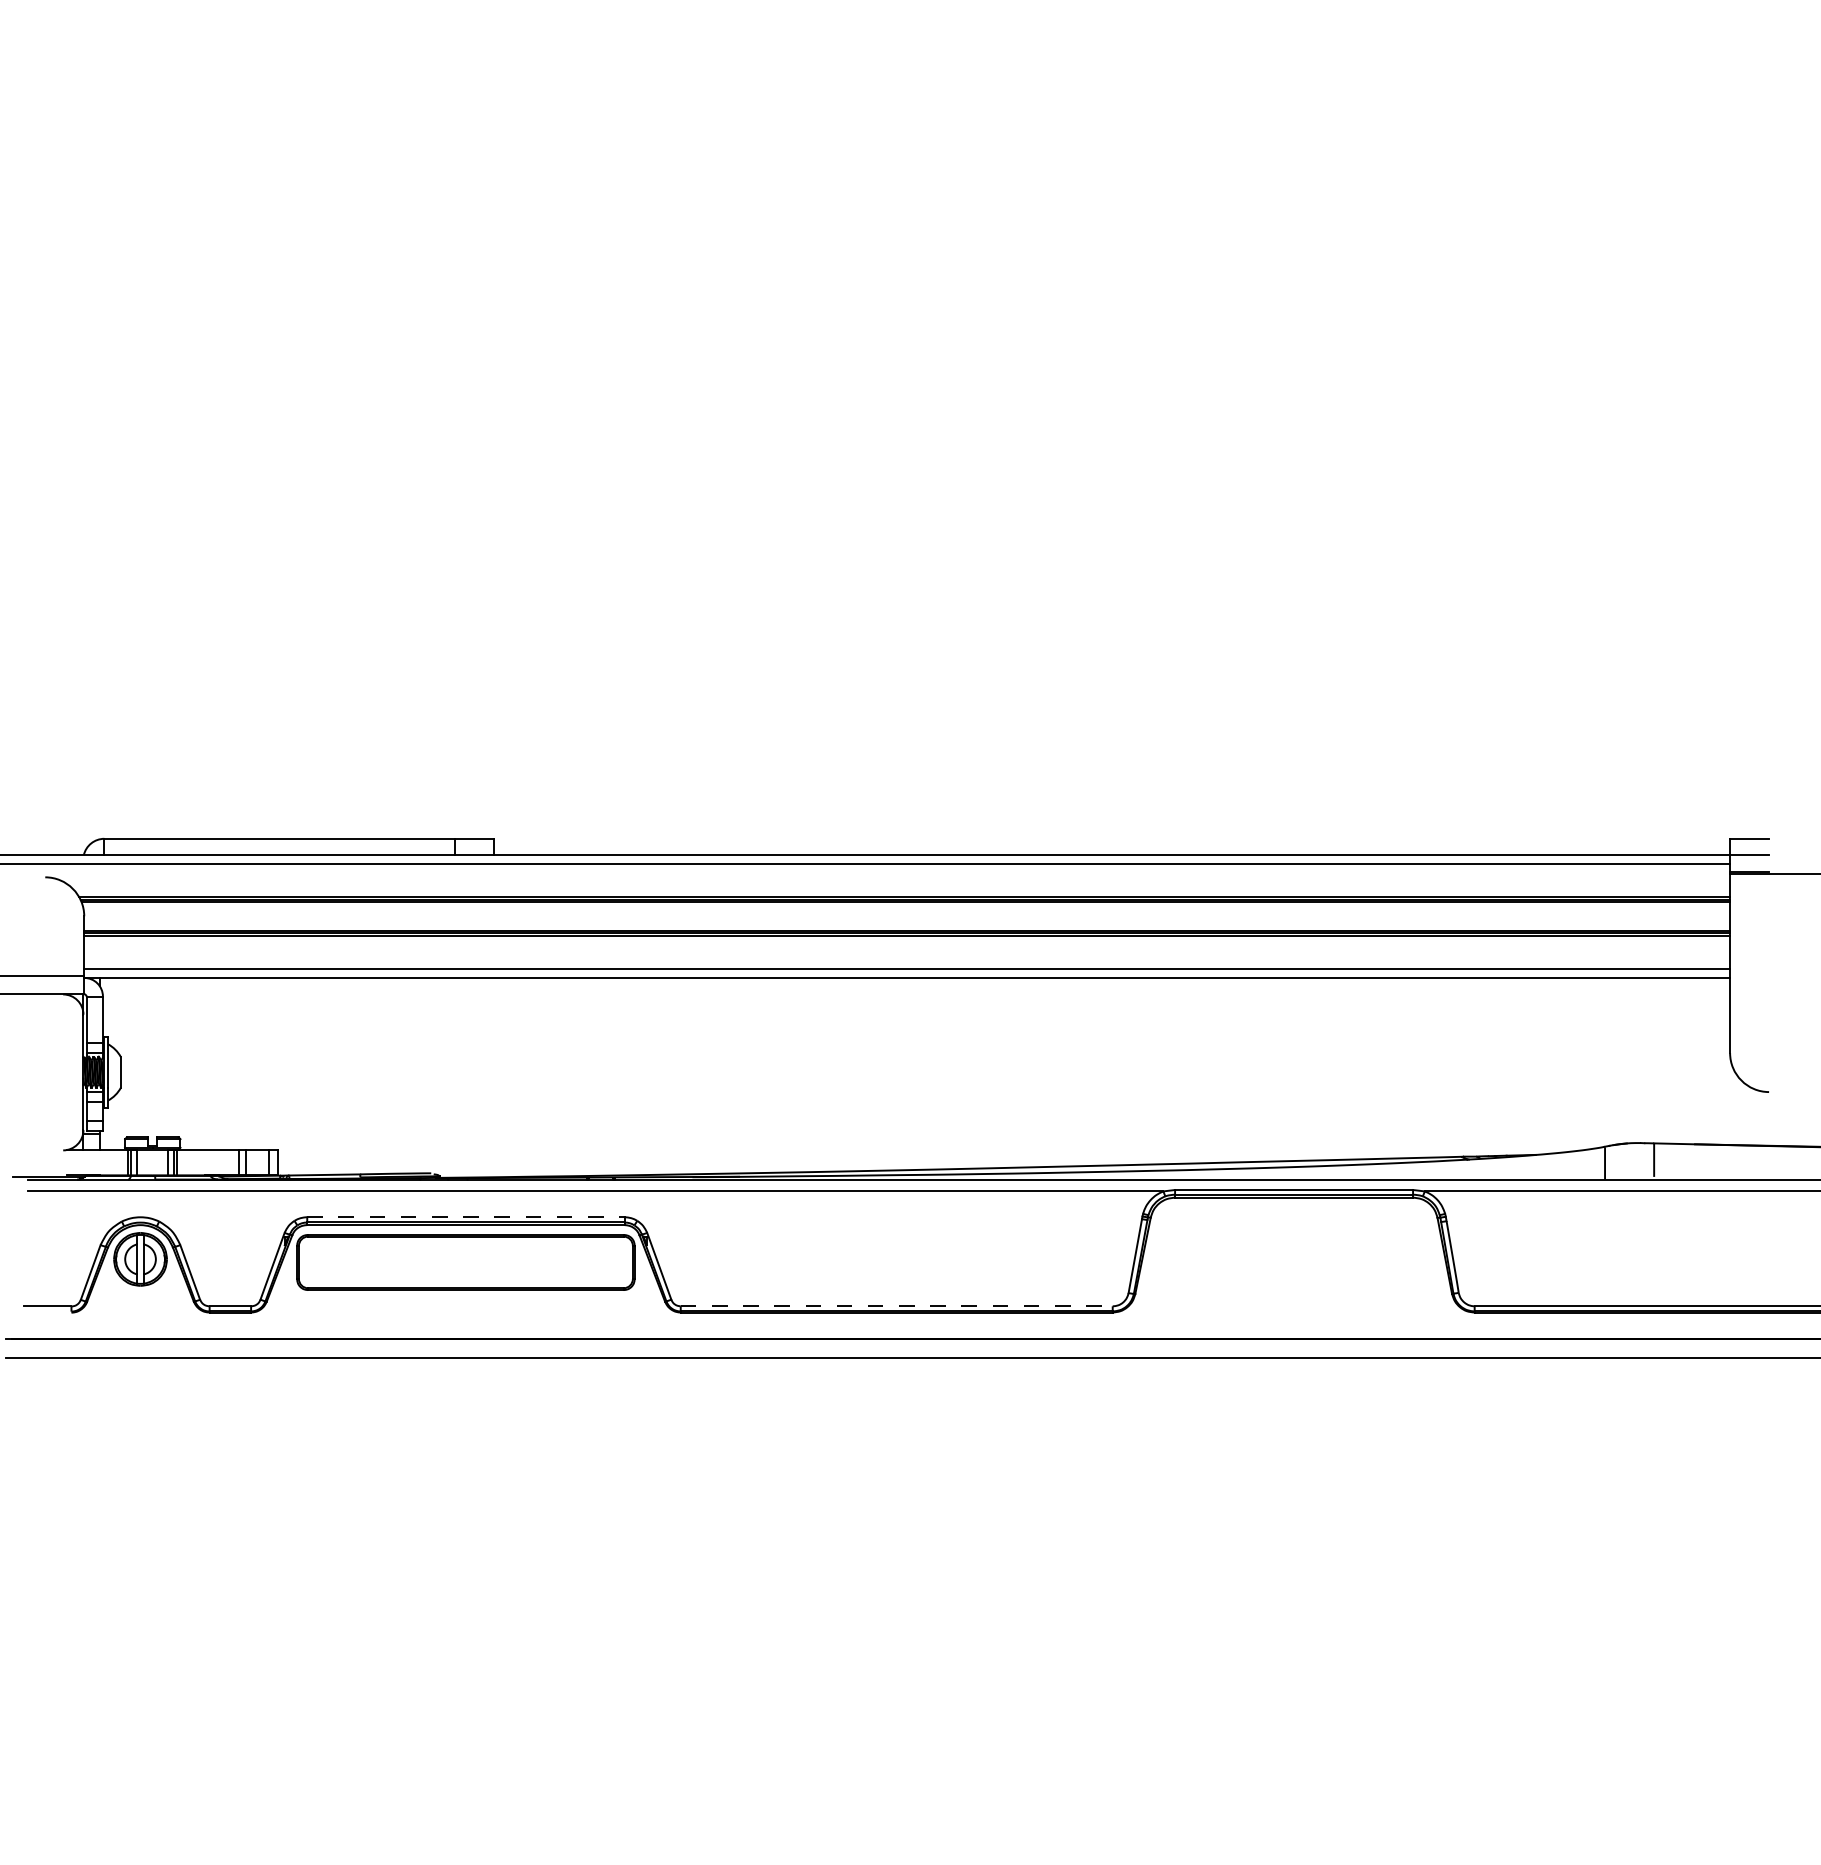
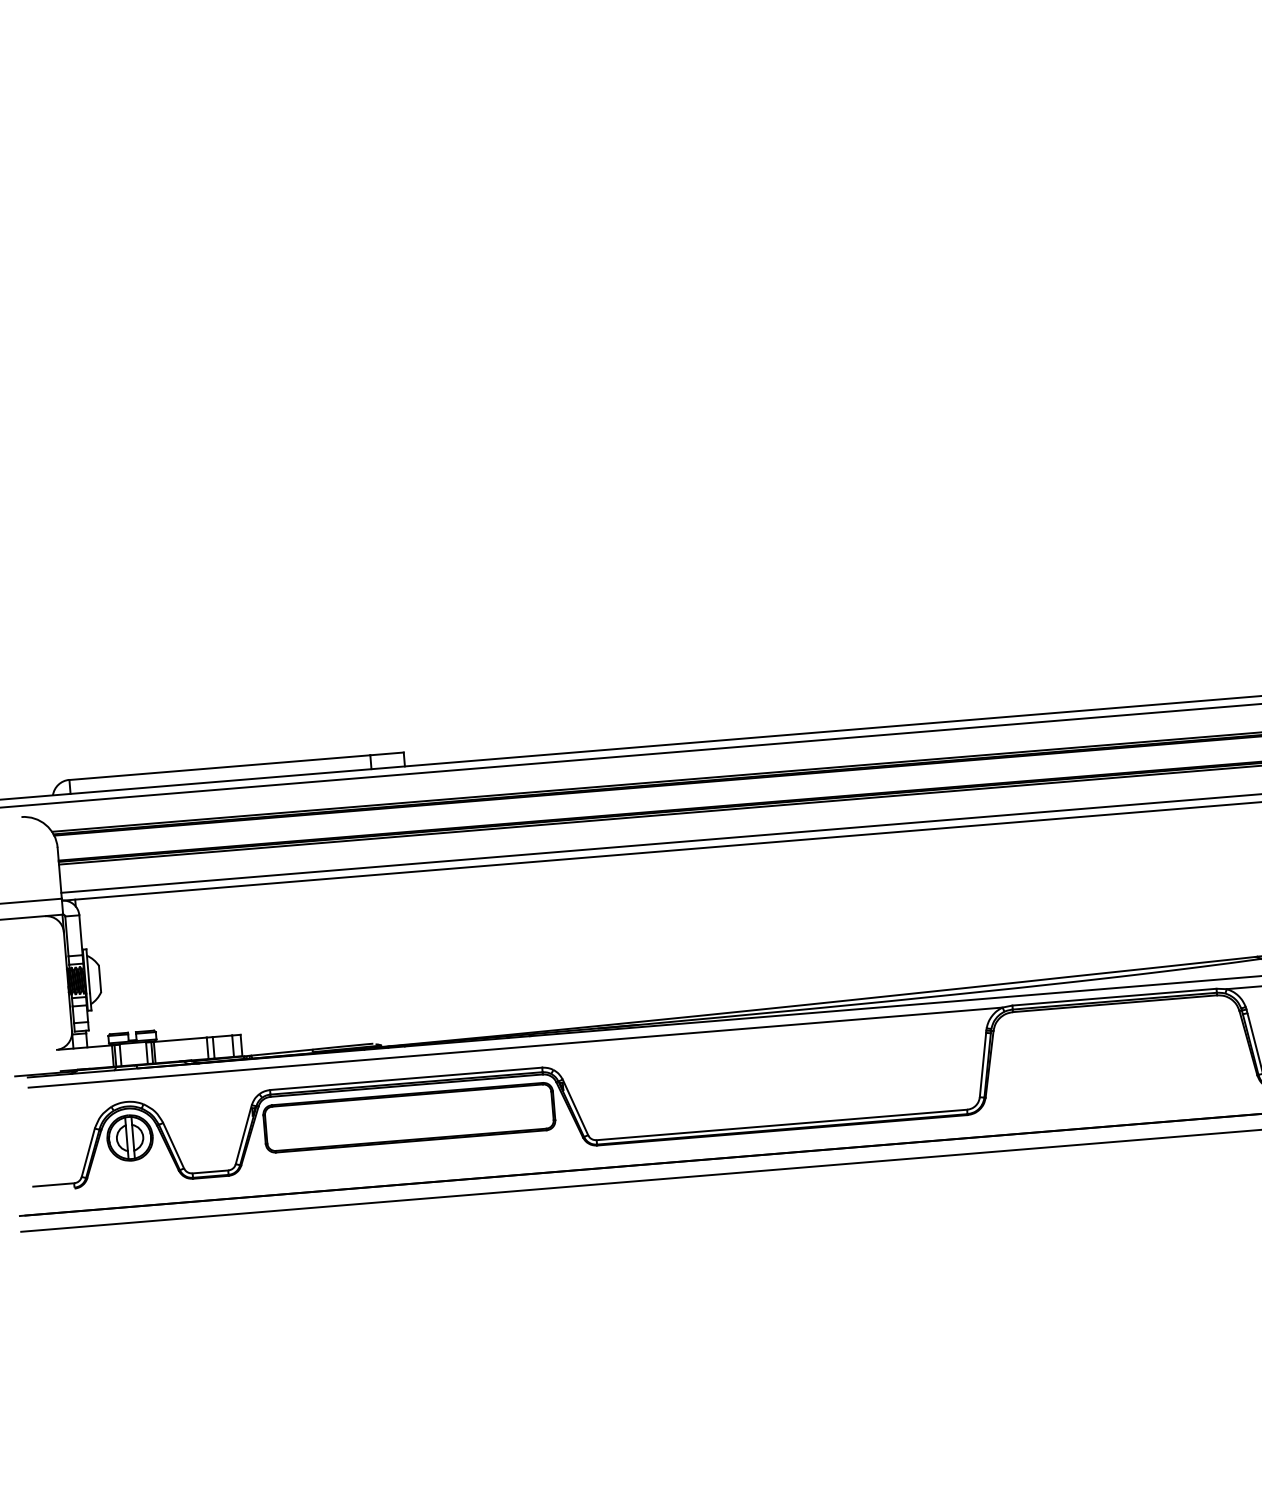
line: (465, 1217) -> (405, 1079), dashed -> solid
line: (896, 1306) -> (781, 1125), dashed -> solid

